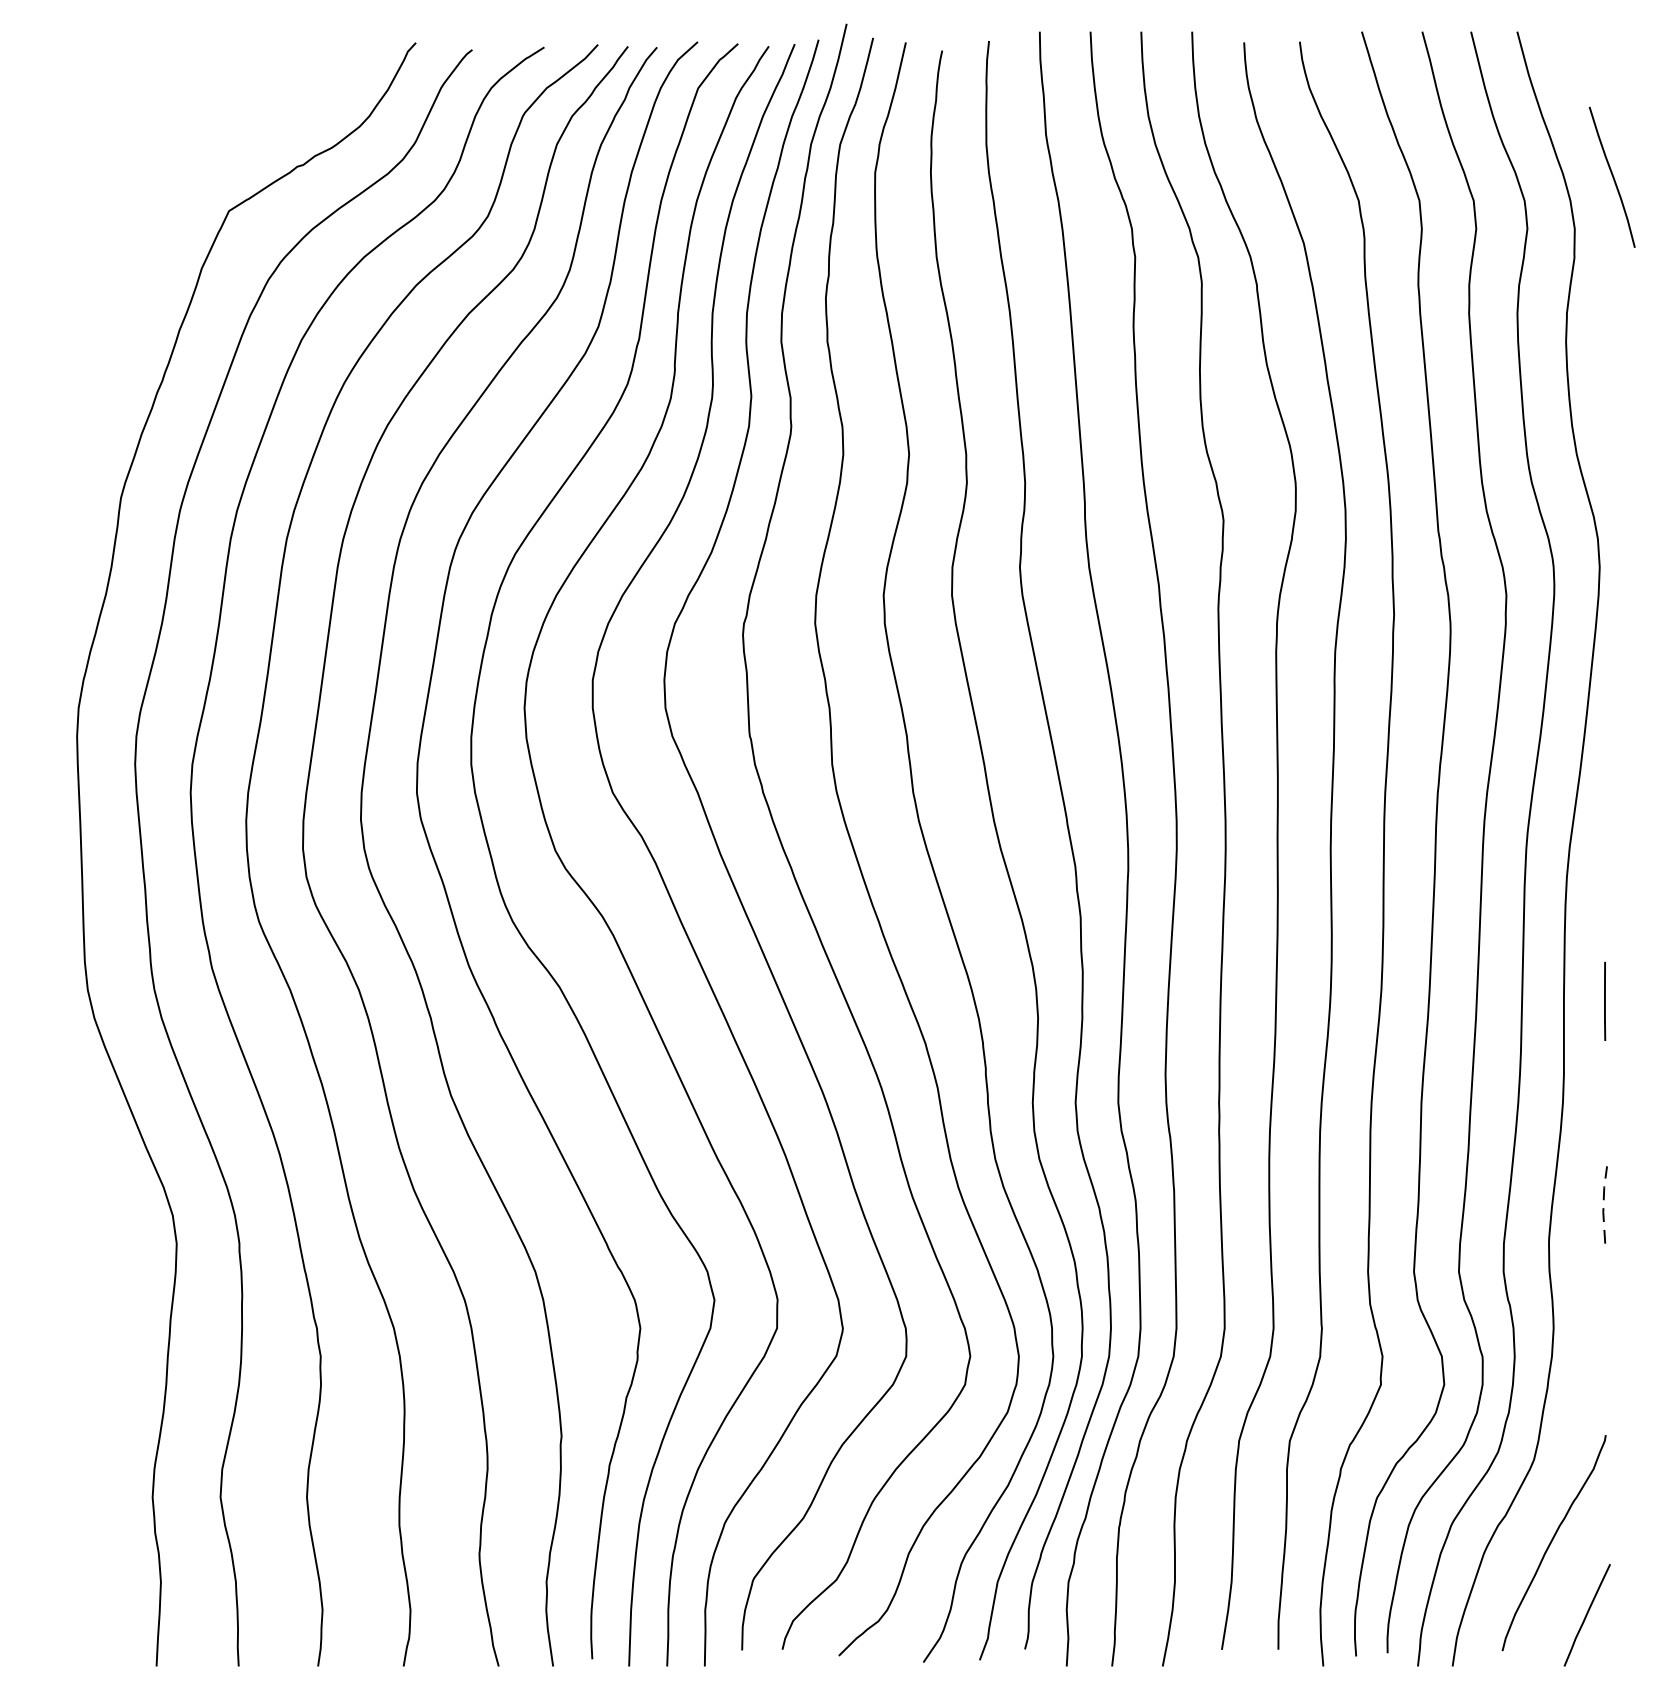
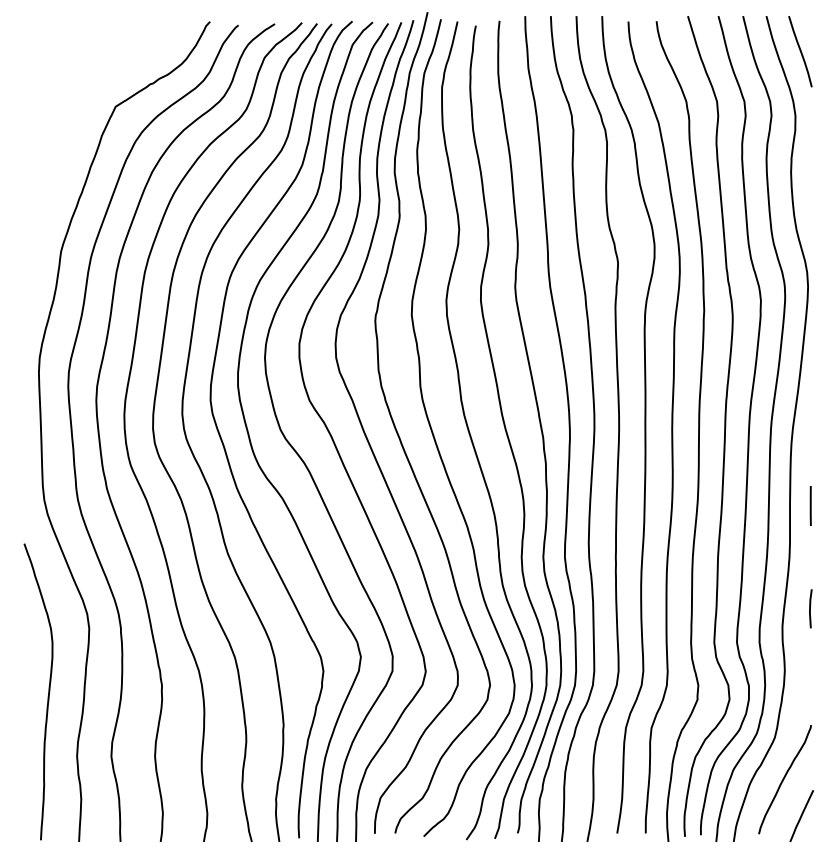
curve: (1612, 176) -> (800, 51), moved
line: (1604, 1204) -> (810, 608), dashed -> solid
curve: (96, 1368) -> (48, 691), added

